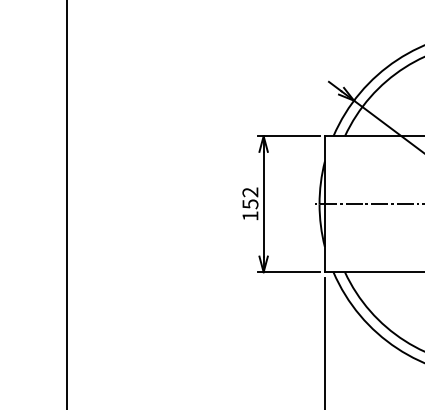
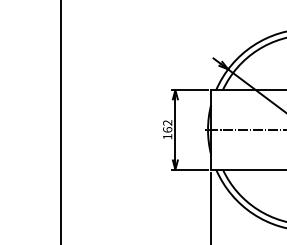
text: (250, 203) -> (167, 129), 152 -> 162

